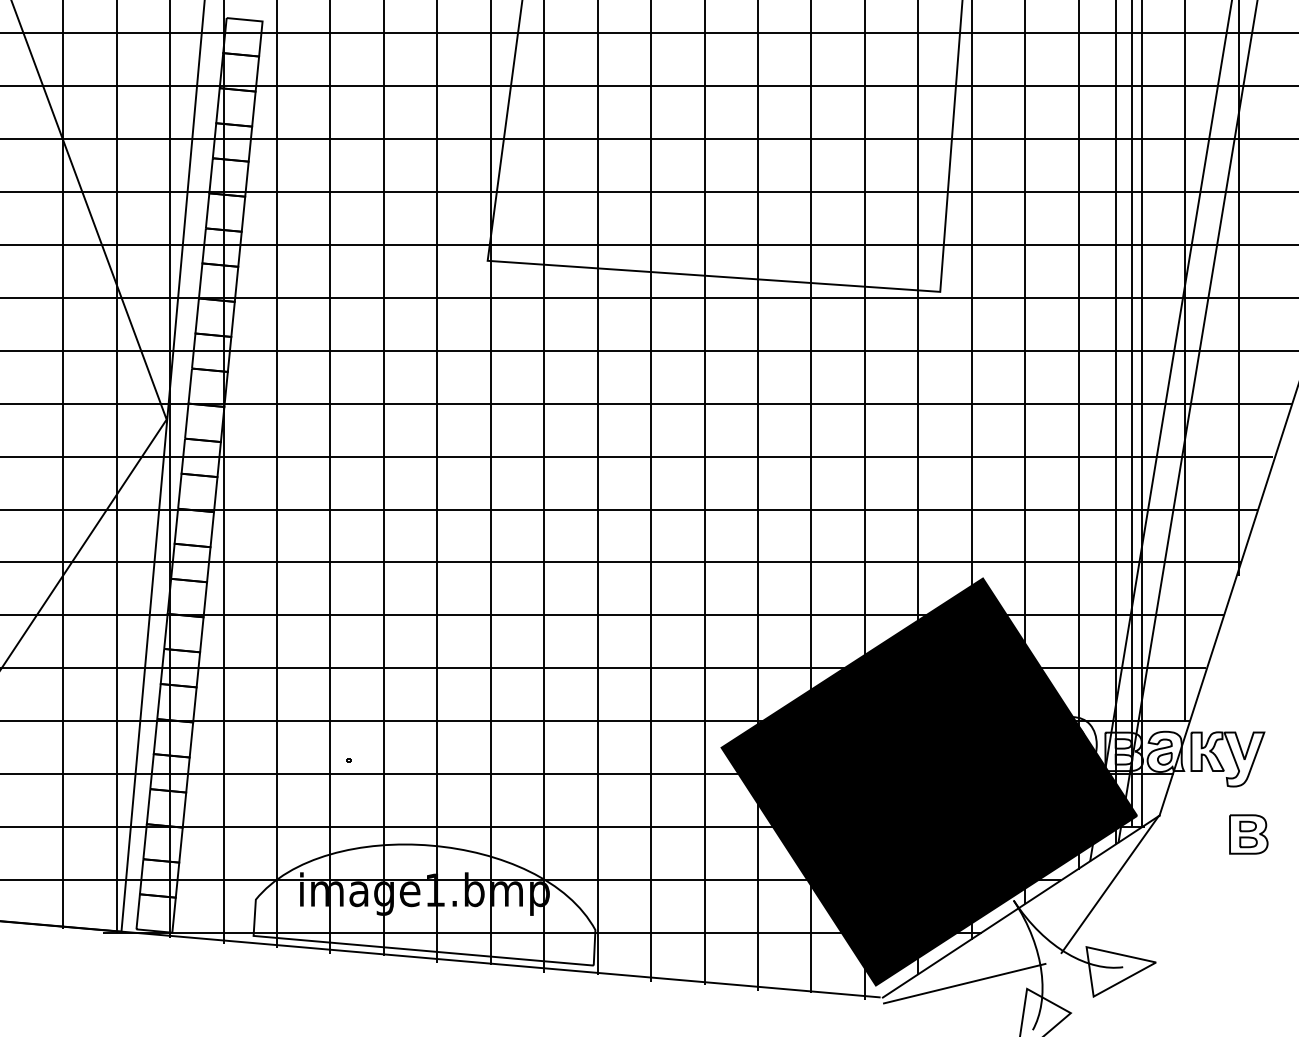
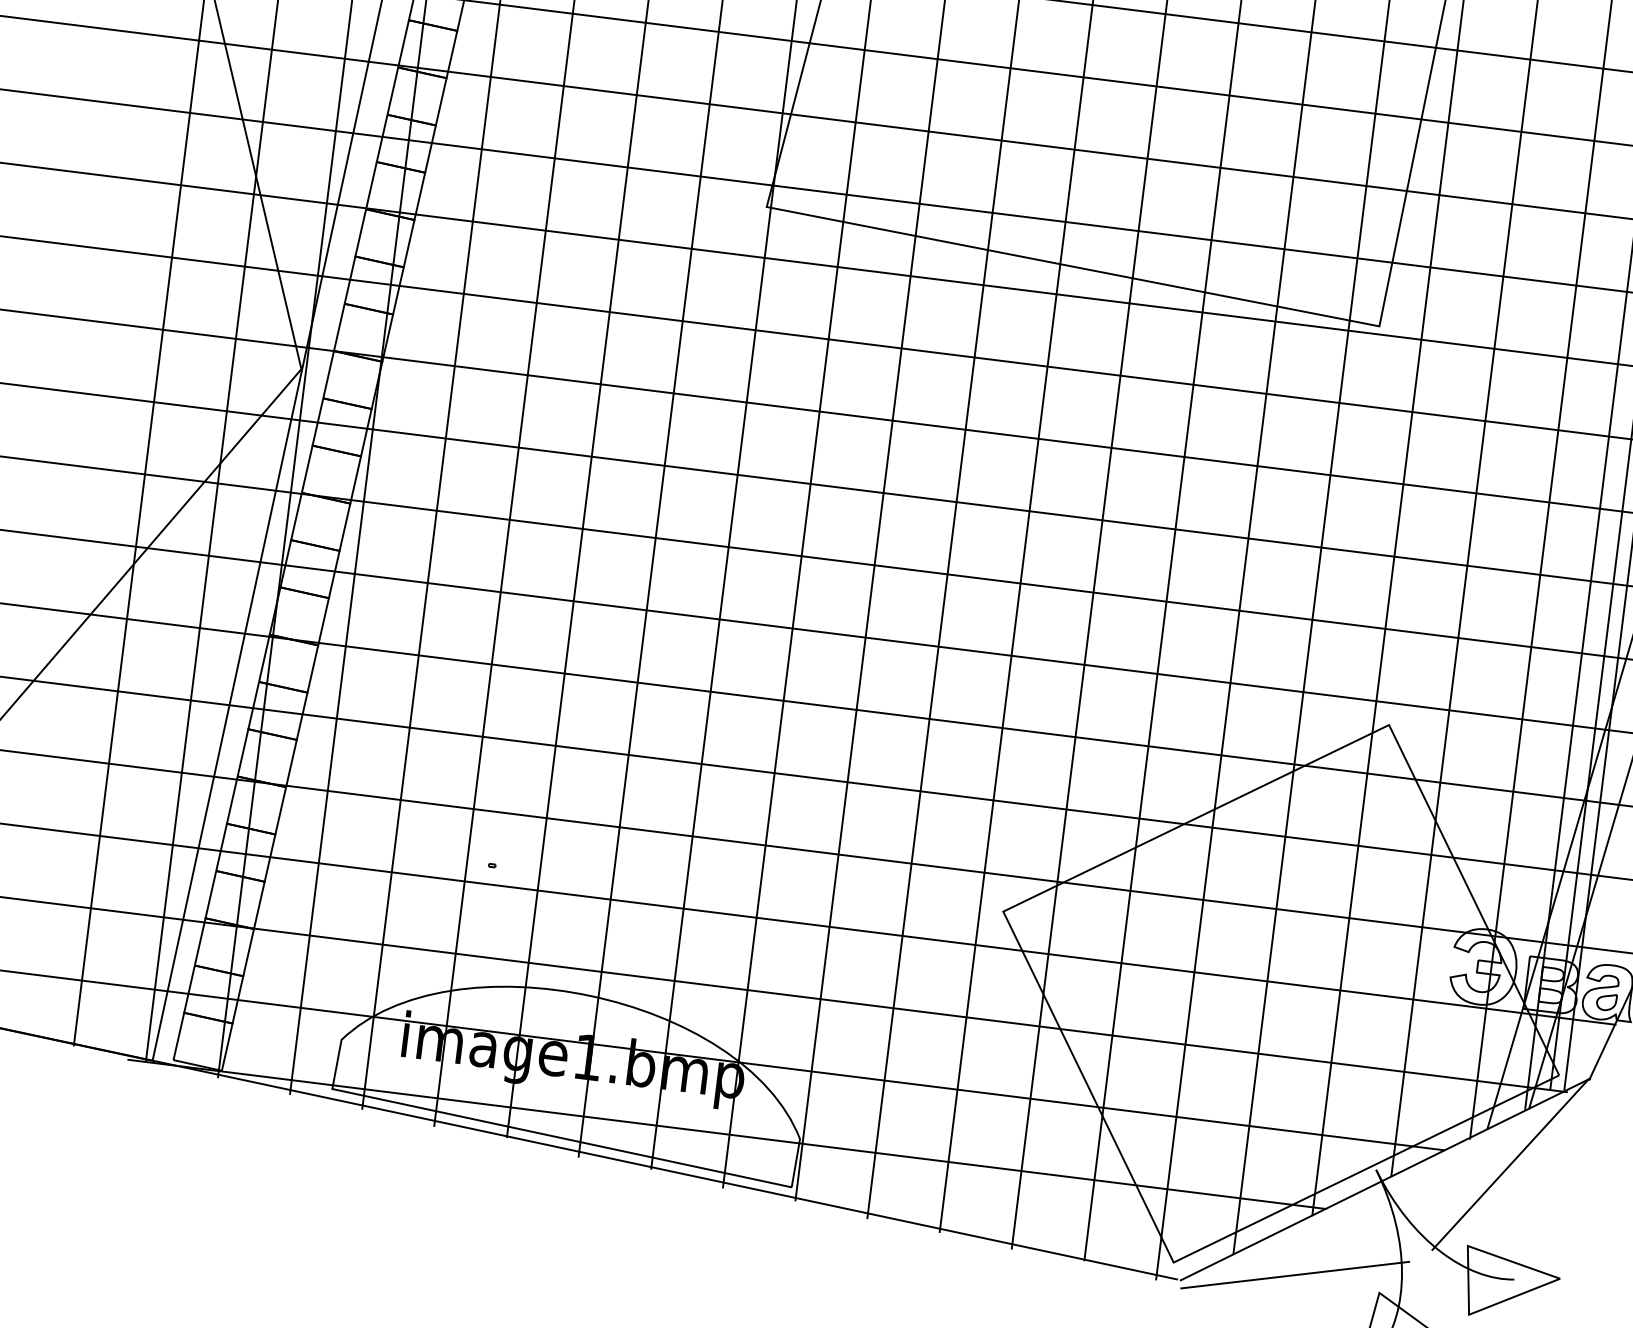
fill: (929, 781) -> (1281, 993), removed

